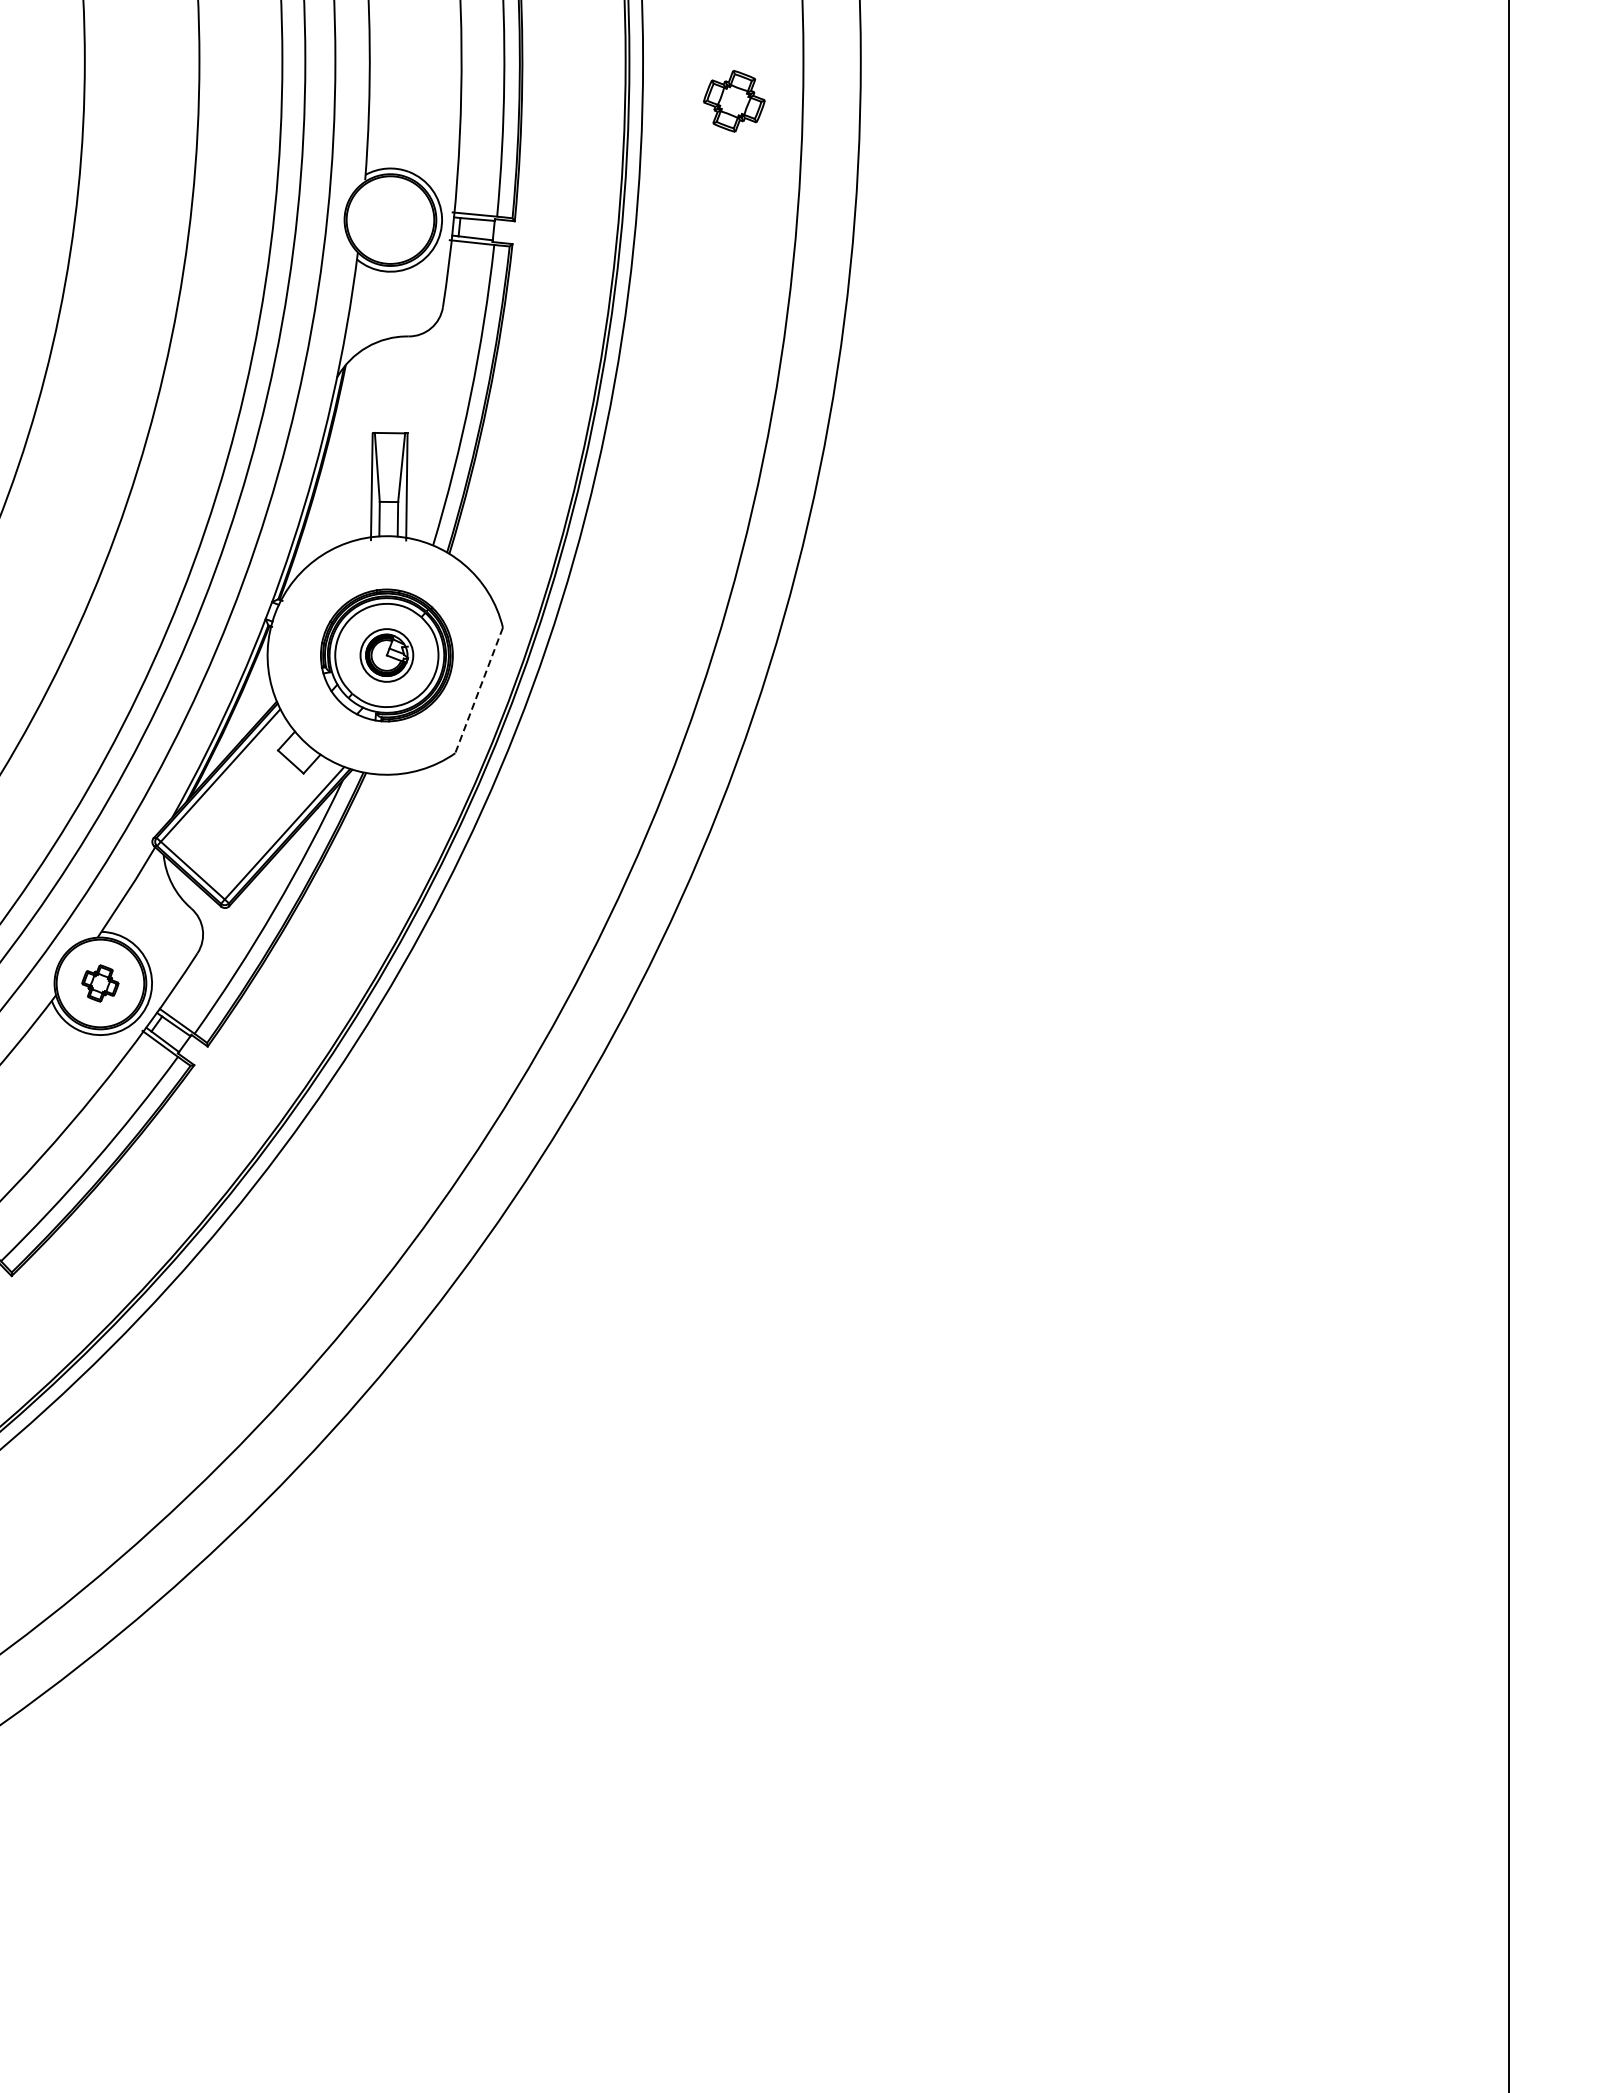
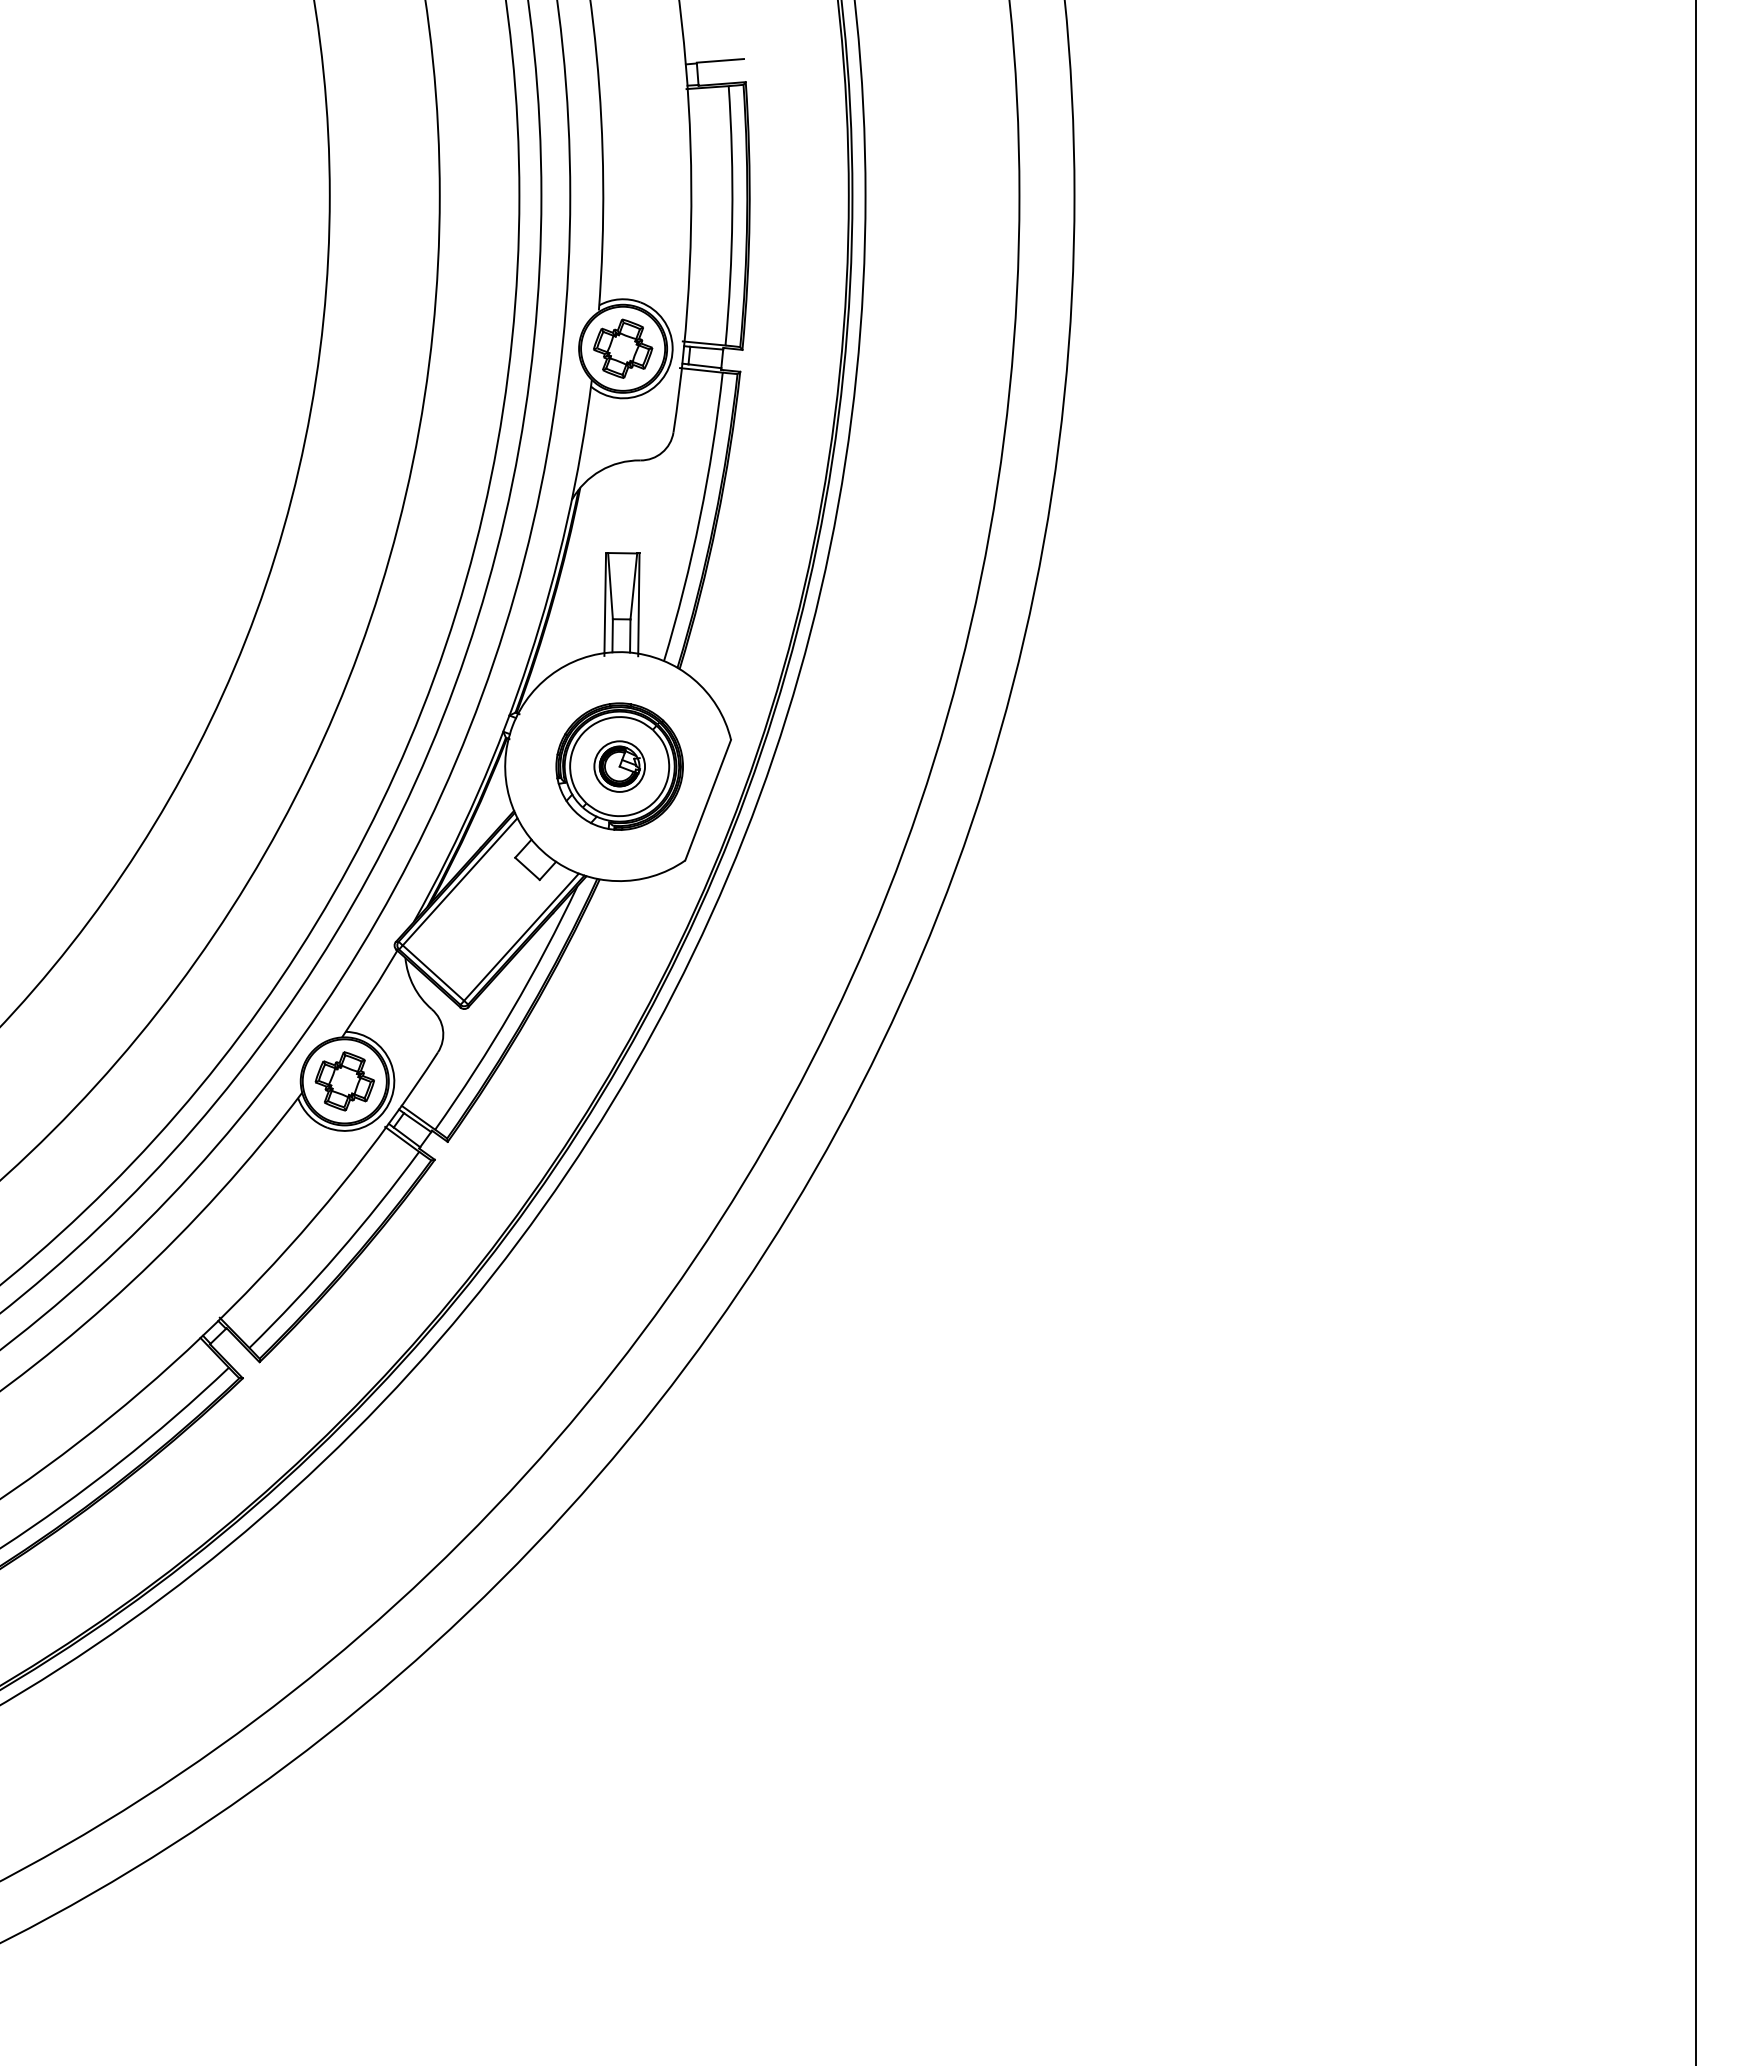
part: (734, 101) -> (623, 348), moved
line: (478, 690) -> (707, 800), dashed -> solid
part: (100, 983) -> (344, 1081), size x1.67

